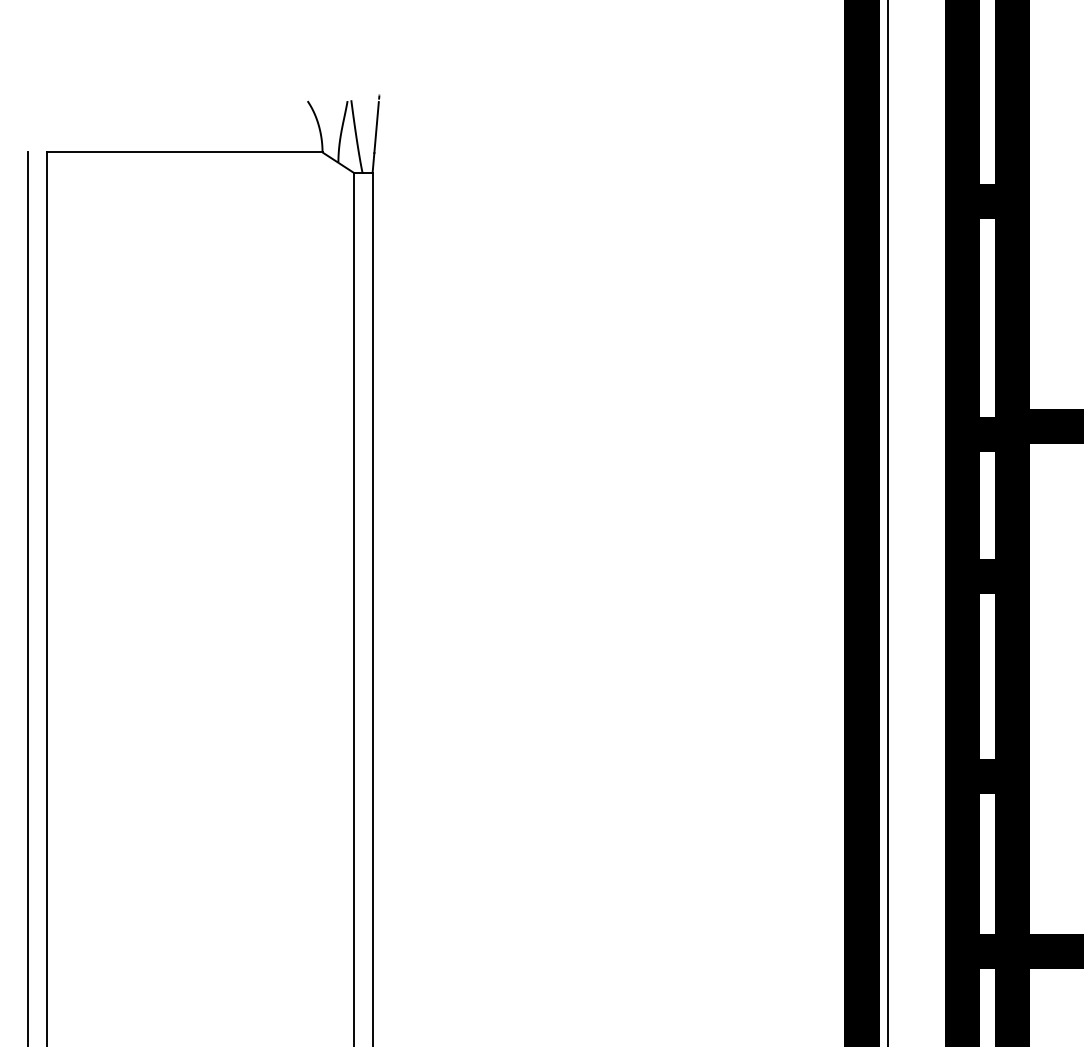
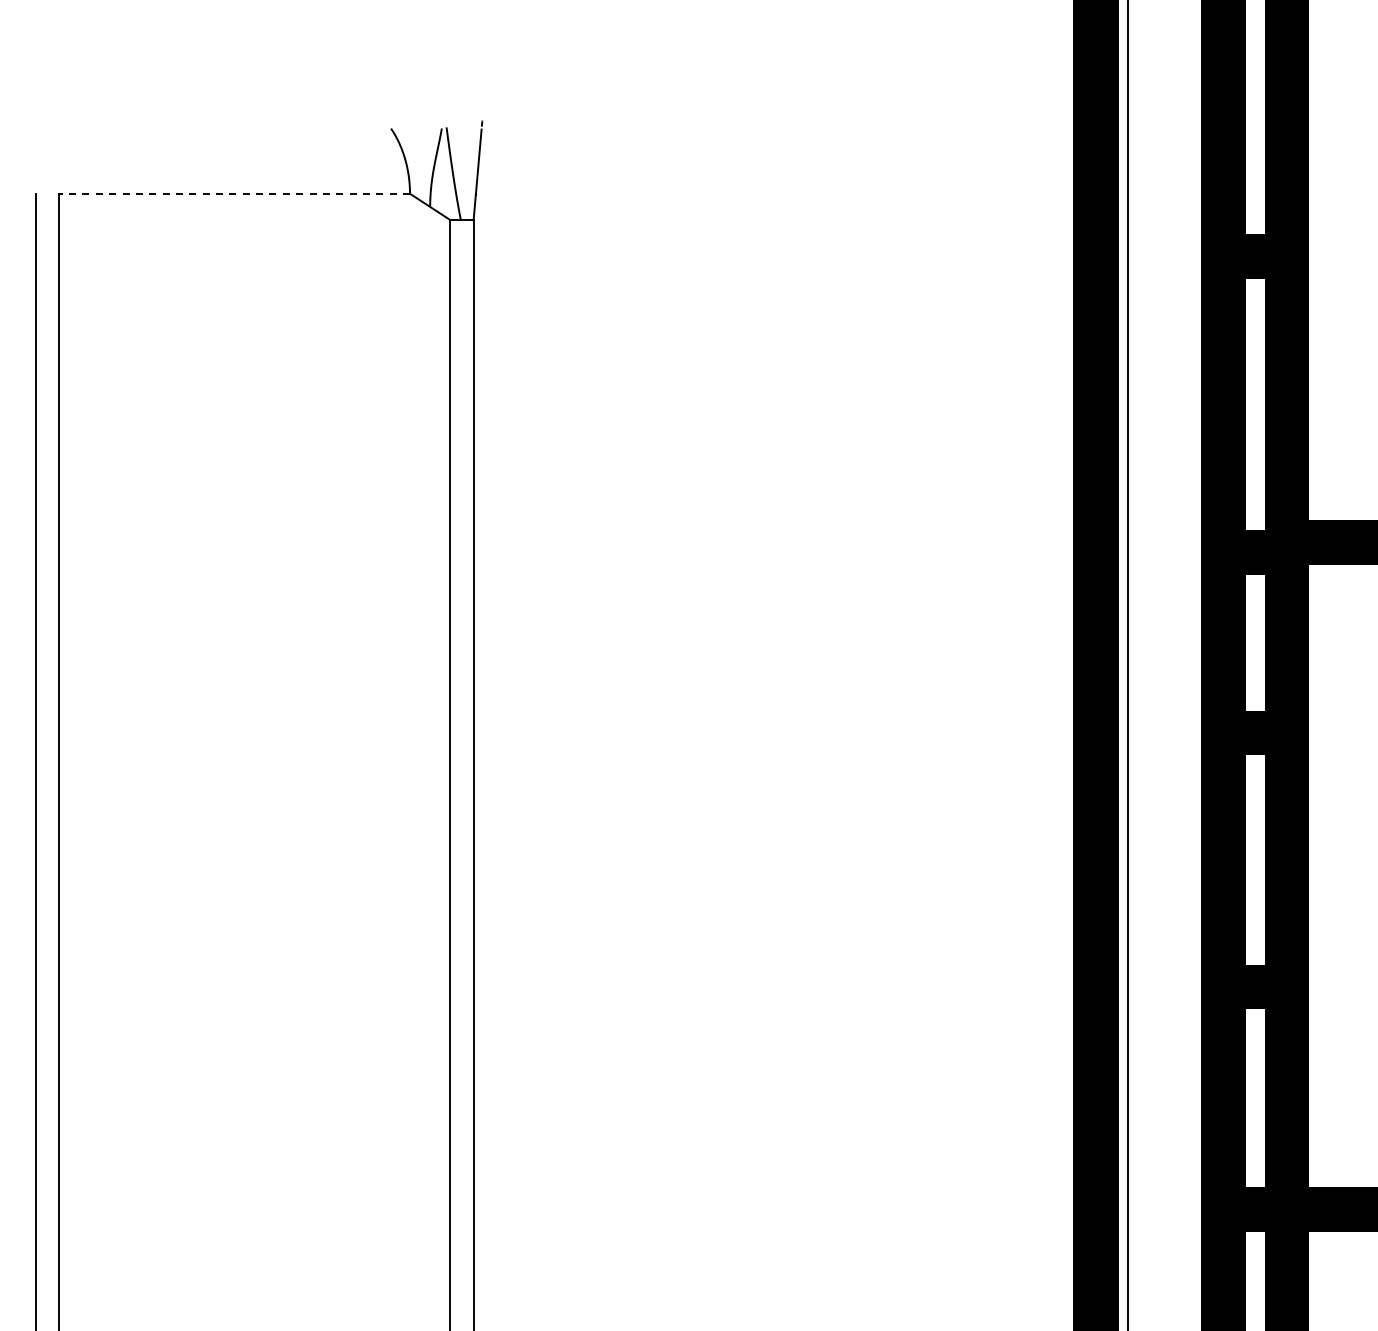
line: (184, 152) -> (234, 193), solid -> dashed

